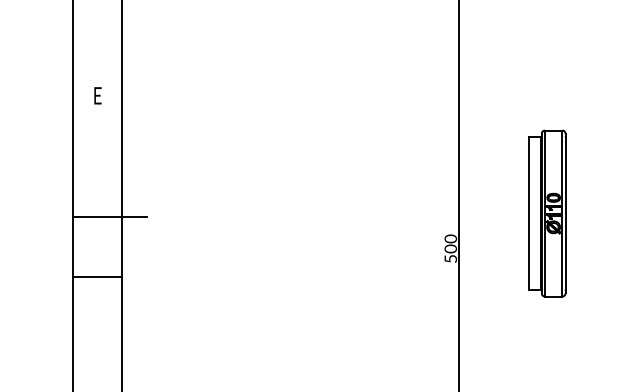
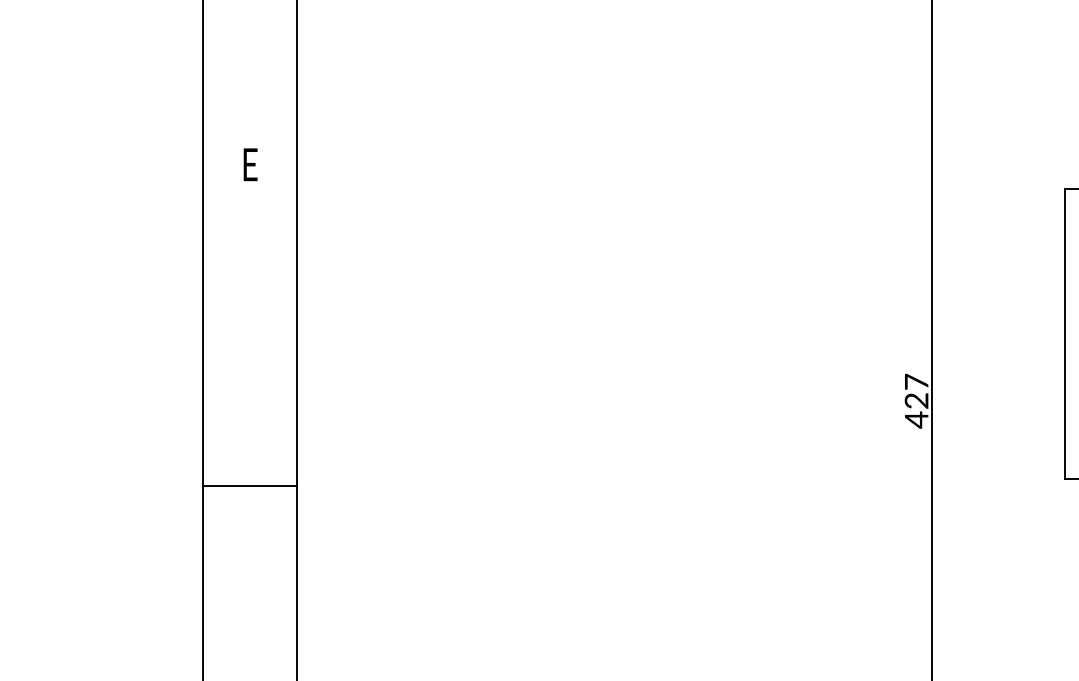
text: (97, 95) -> (249, 164), moved
line: (109, 217) -> (272, 341), removed
text: (450, 248) -> (916, 400), 500 -> 427
line: (97, 276) -> (249, 485), moved

